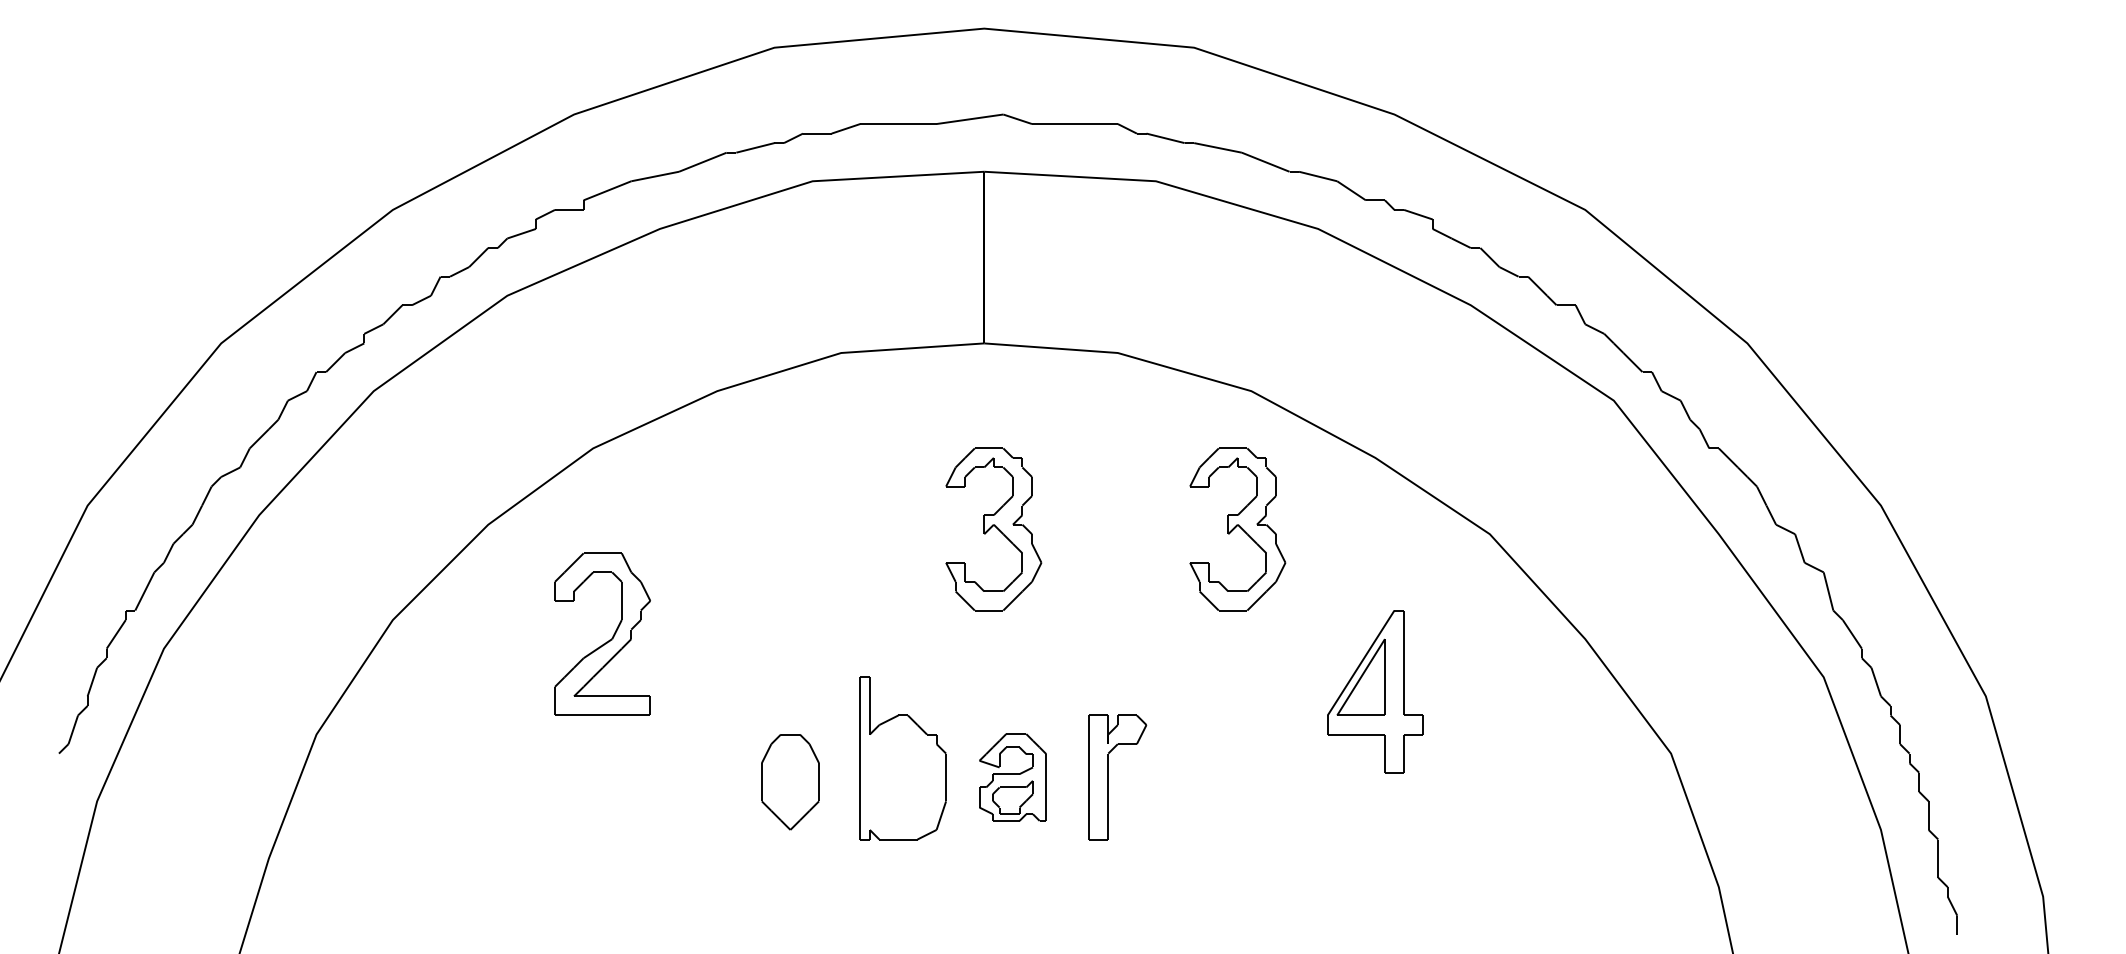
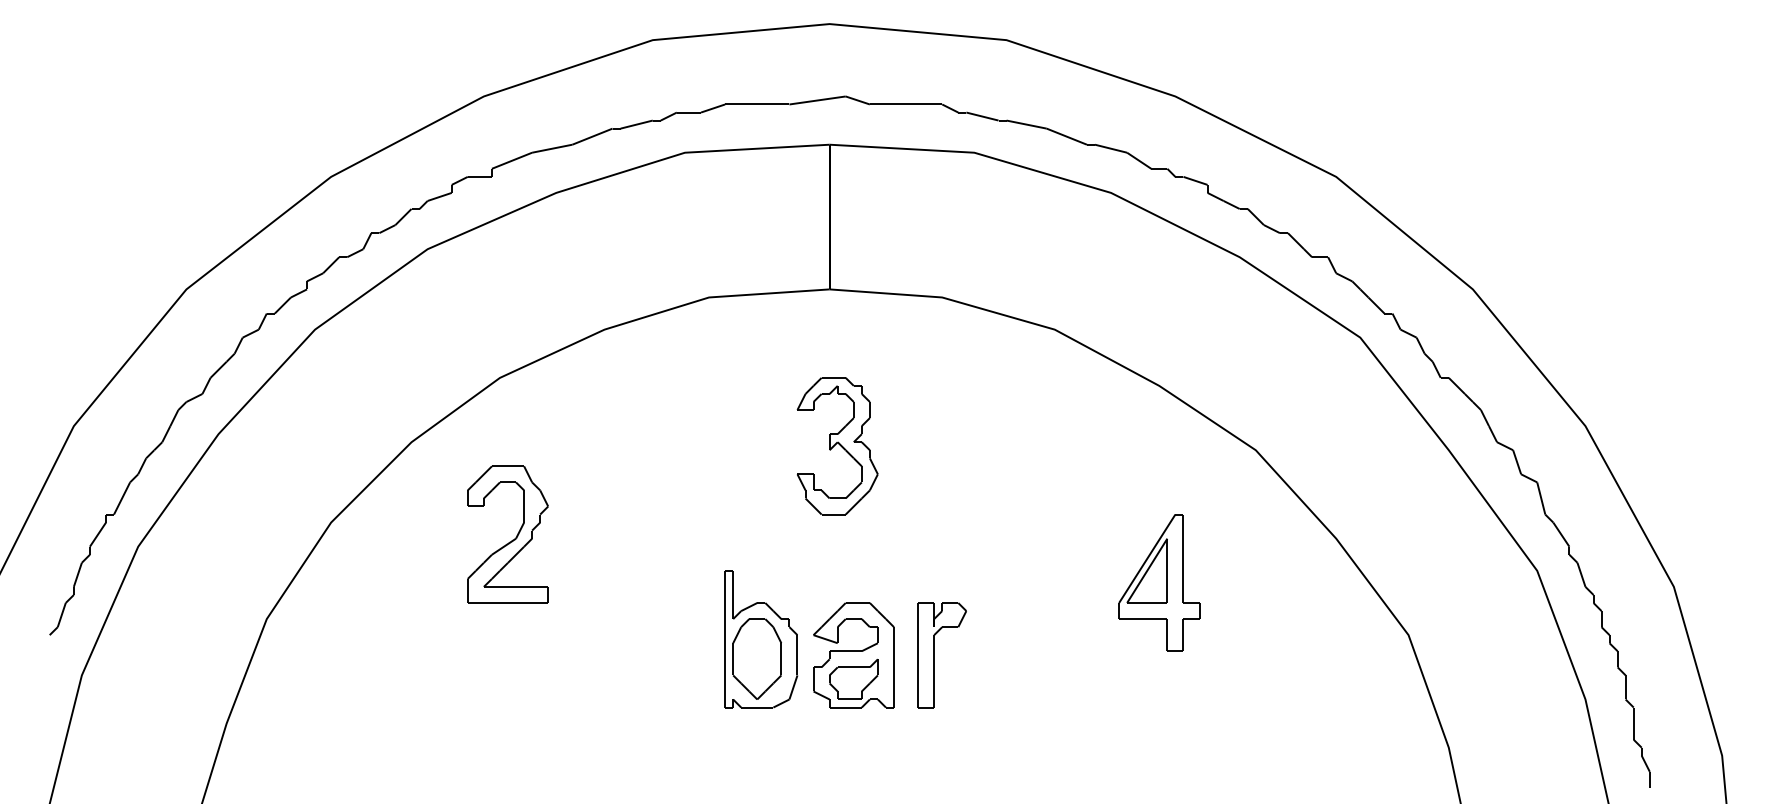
part: (1237, 529) -> (1043, 446), removed
part: (1012, 777) -> (853, 655), size x1.43
part: (790, 782) -> (757, 659), moved

